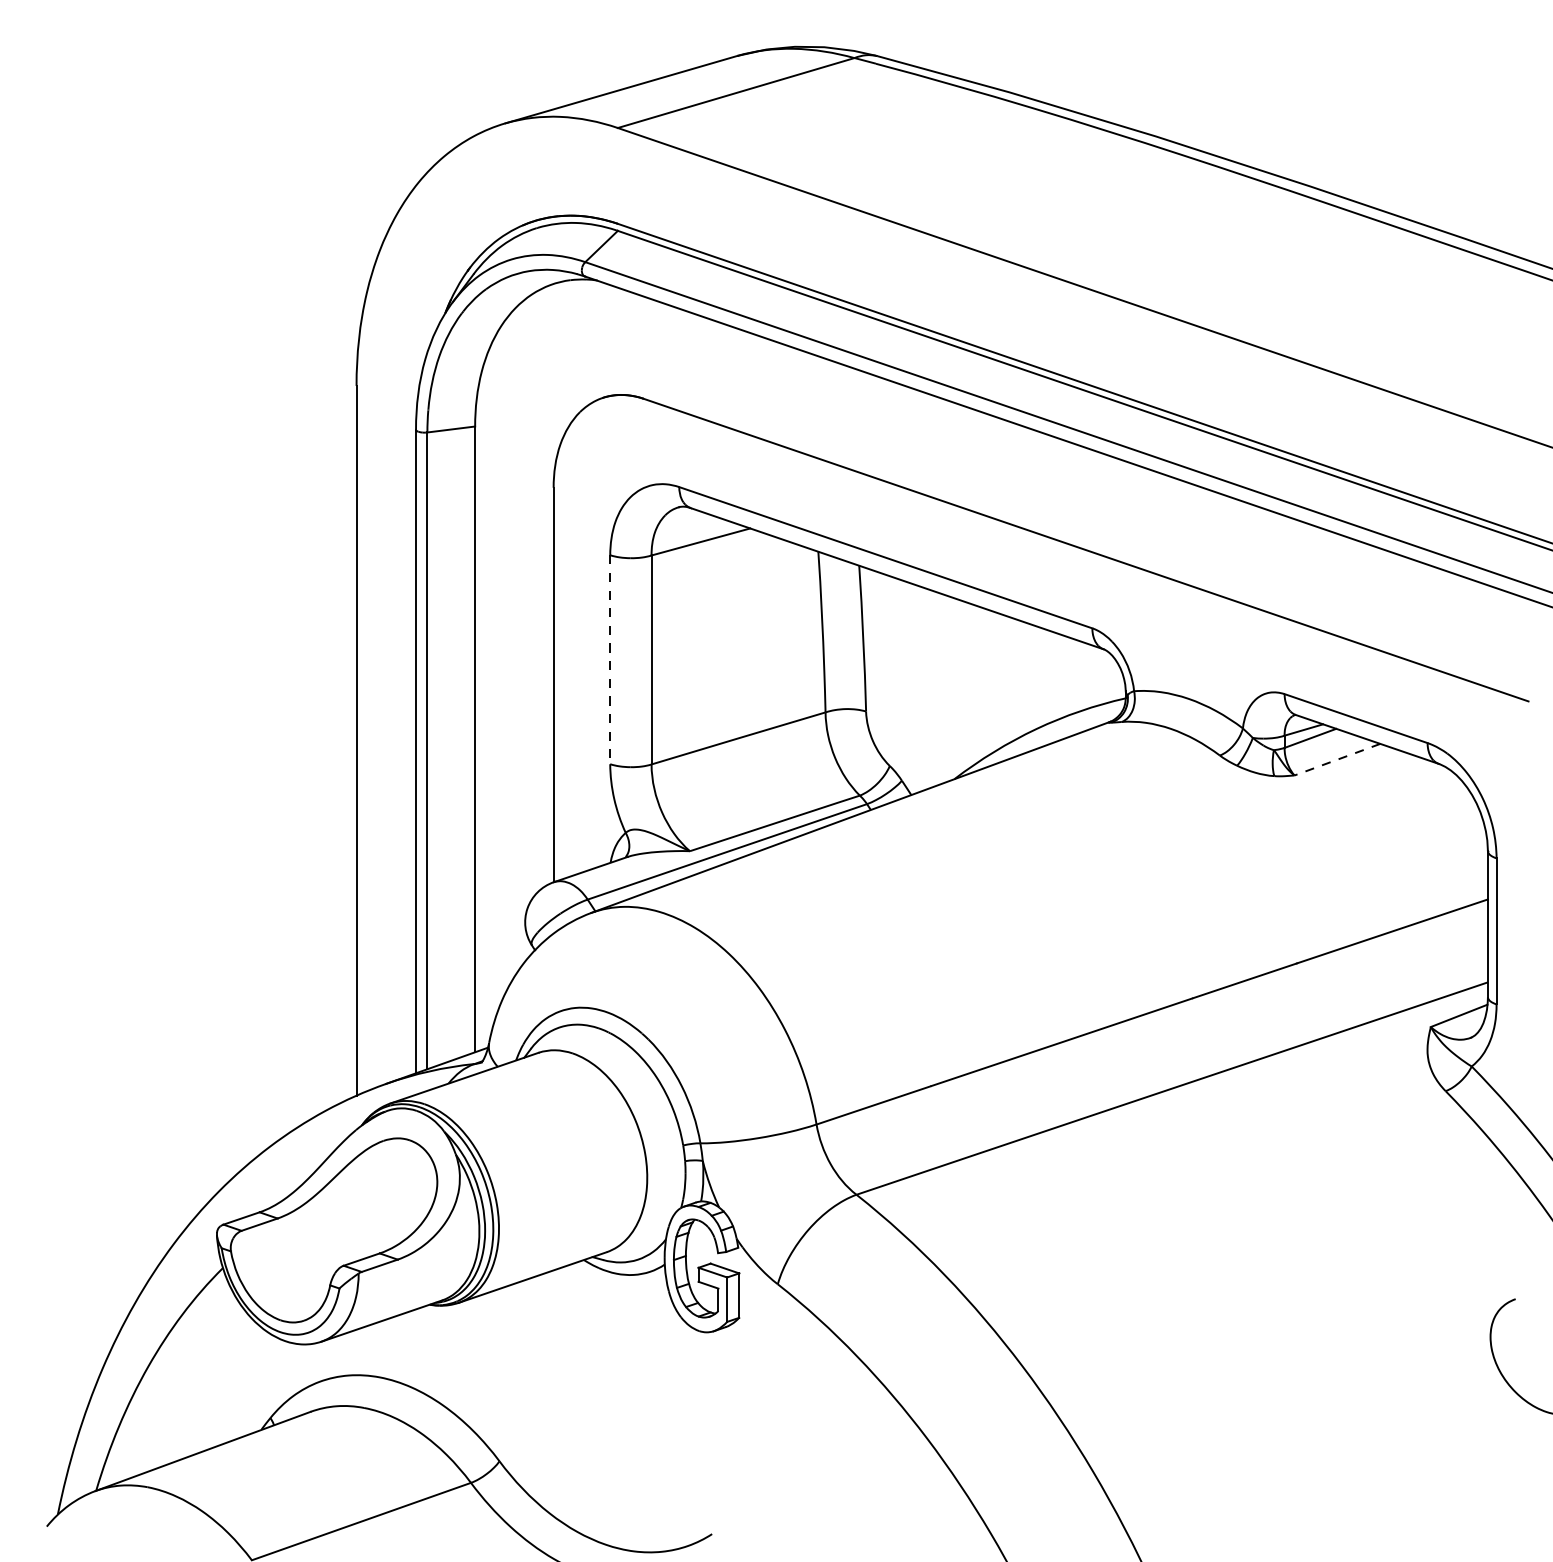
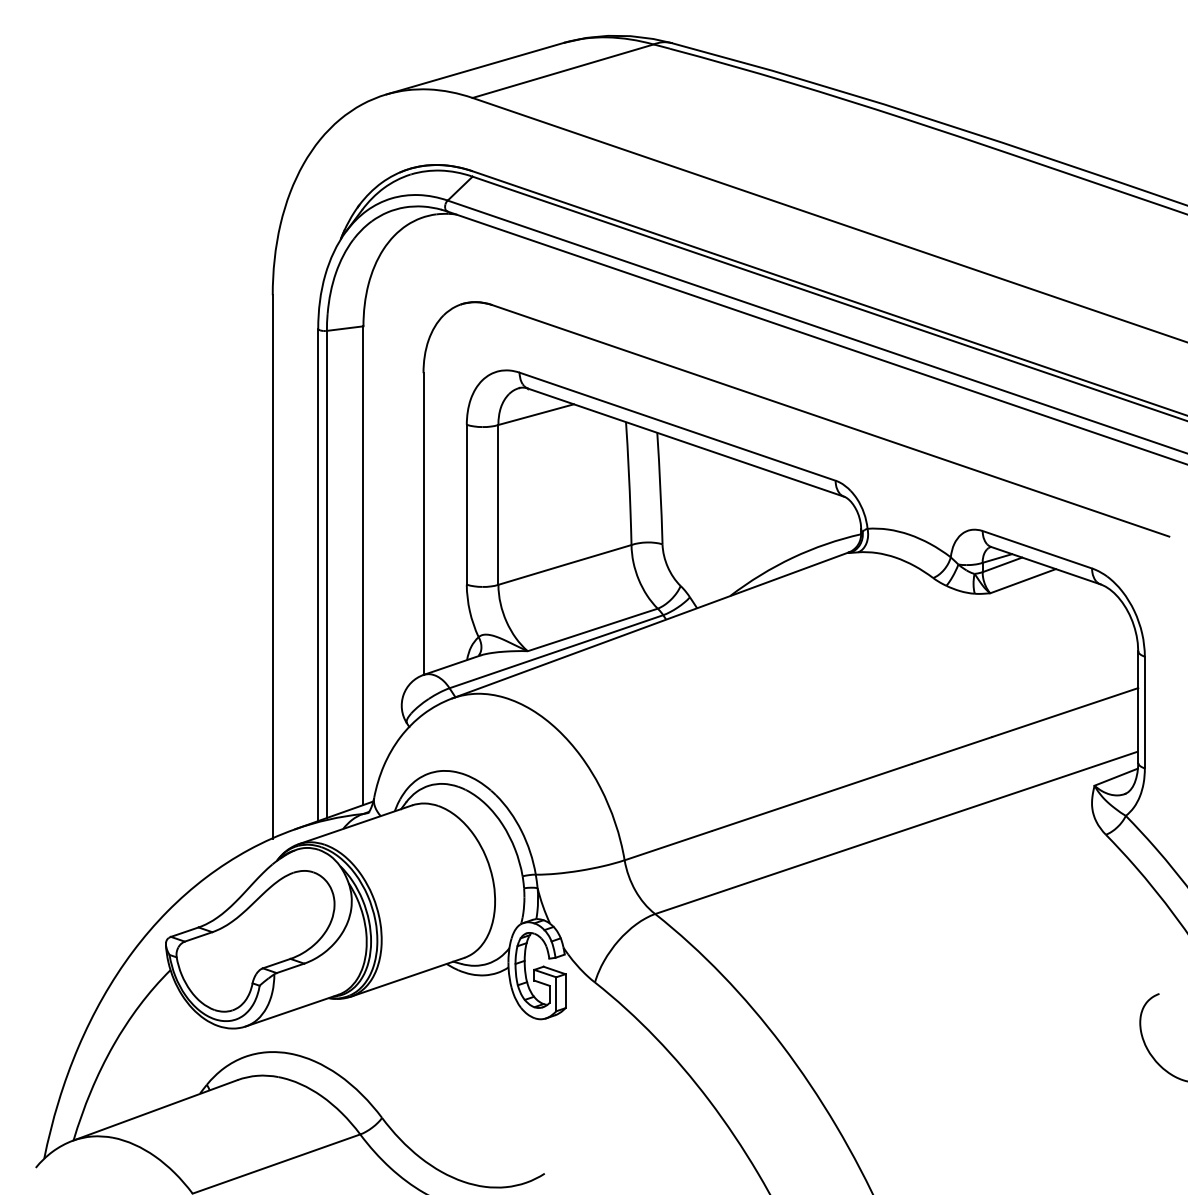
line: (609, 659) -> (466, 504), dashed -> solid
line: (1337, 760) -> (1023, 581), dashed -> solid

